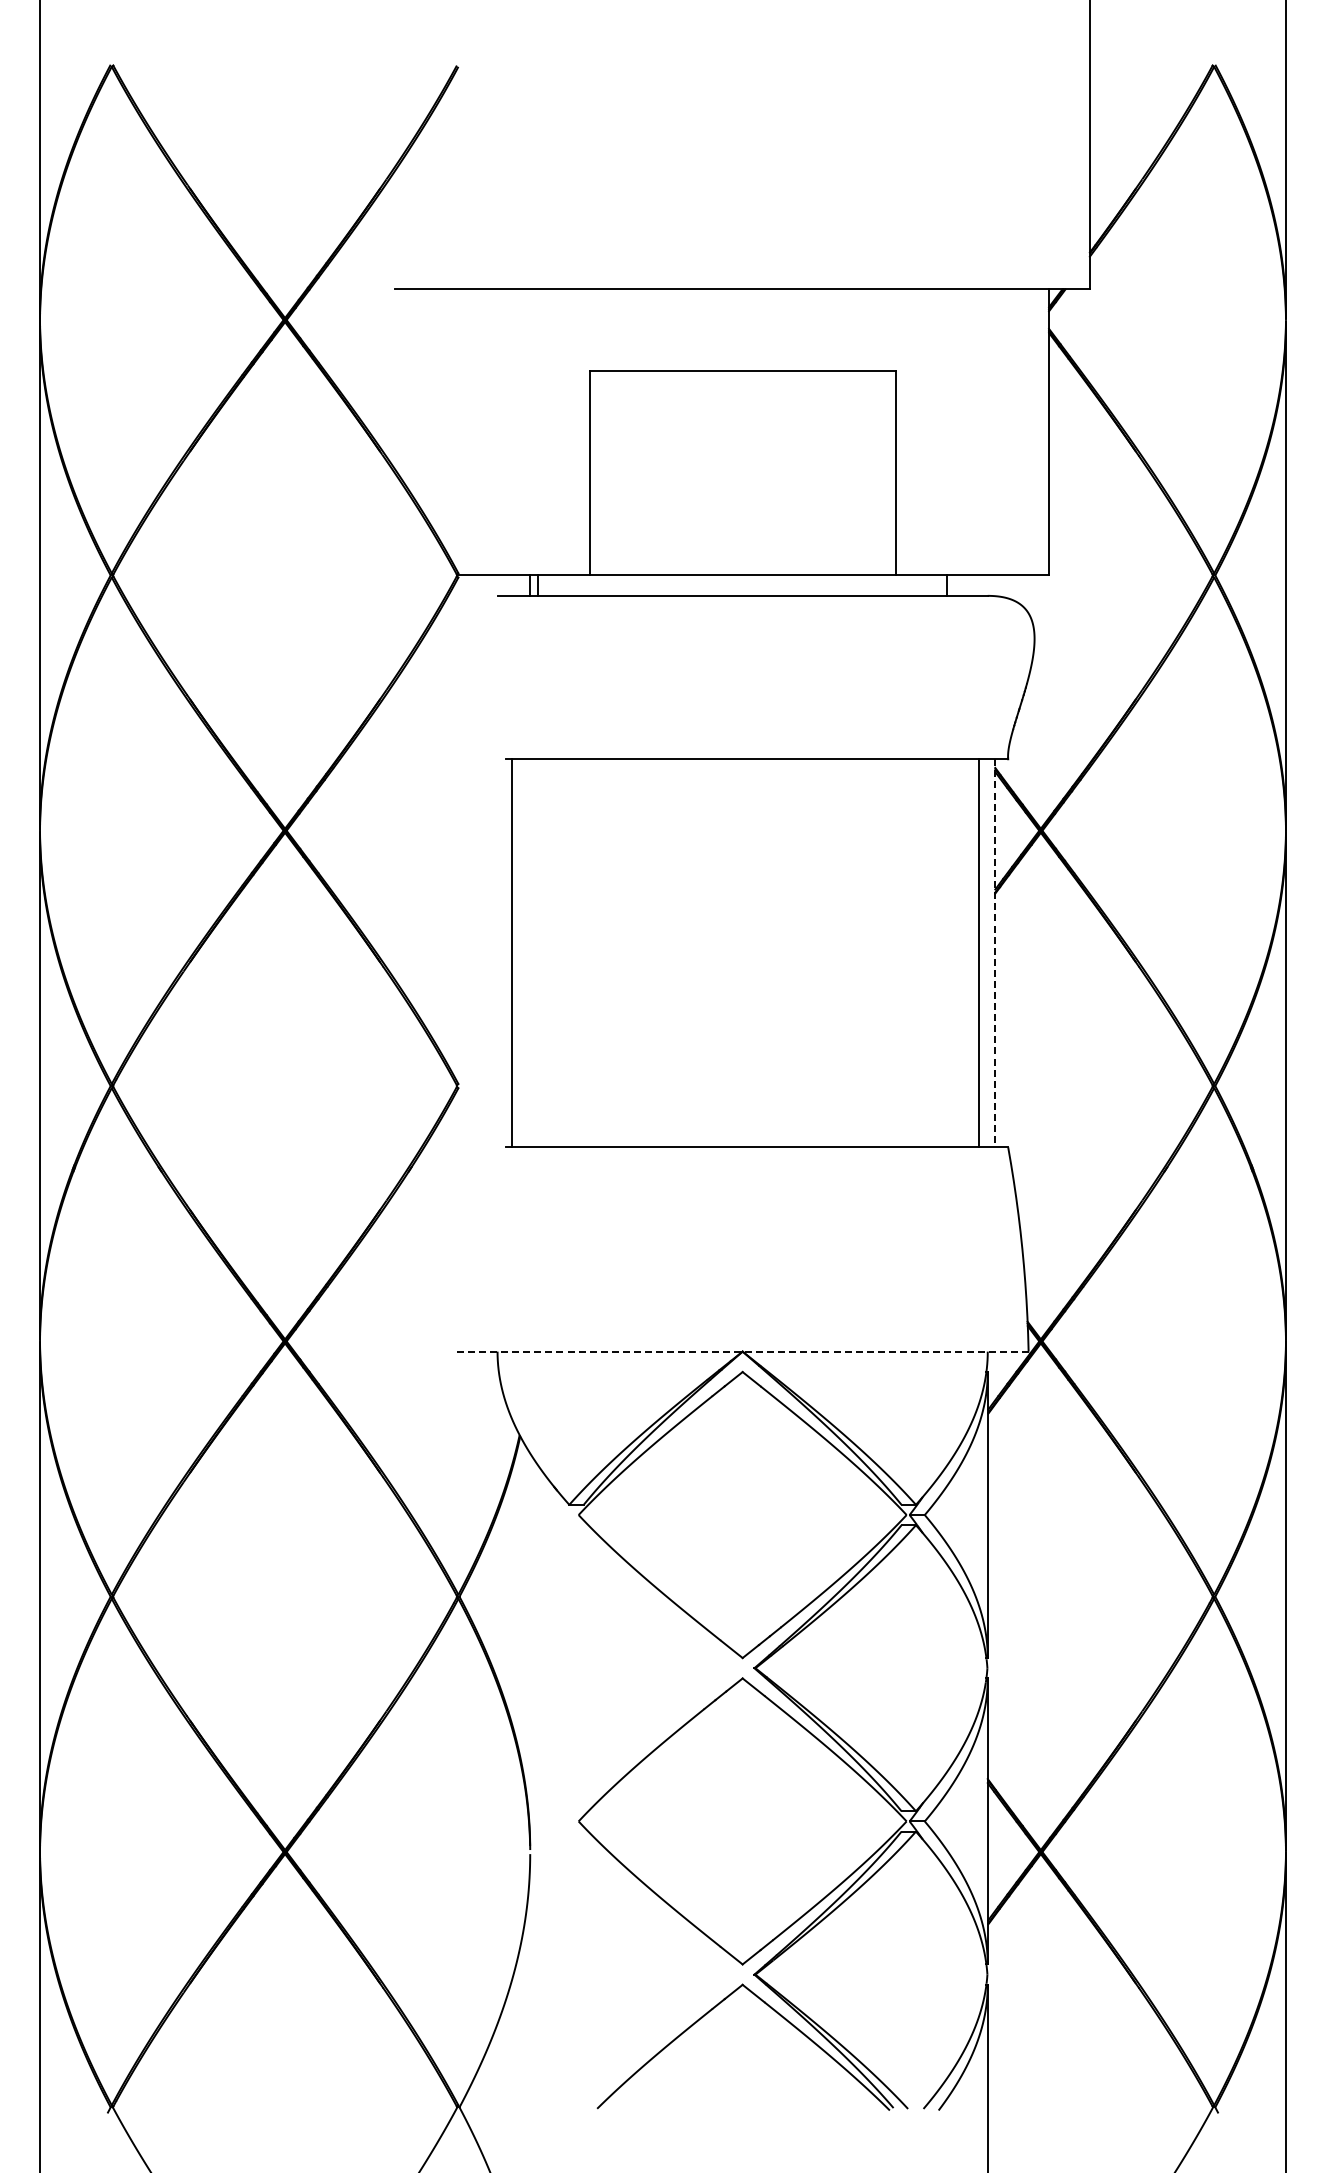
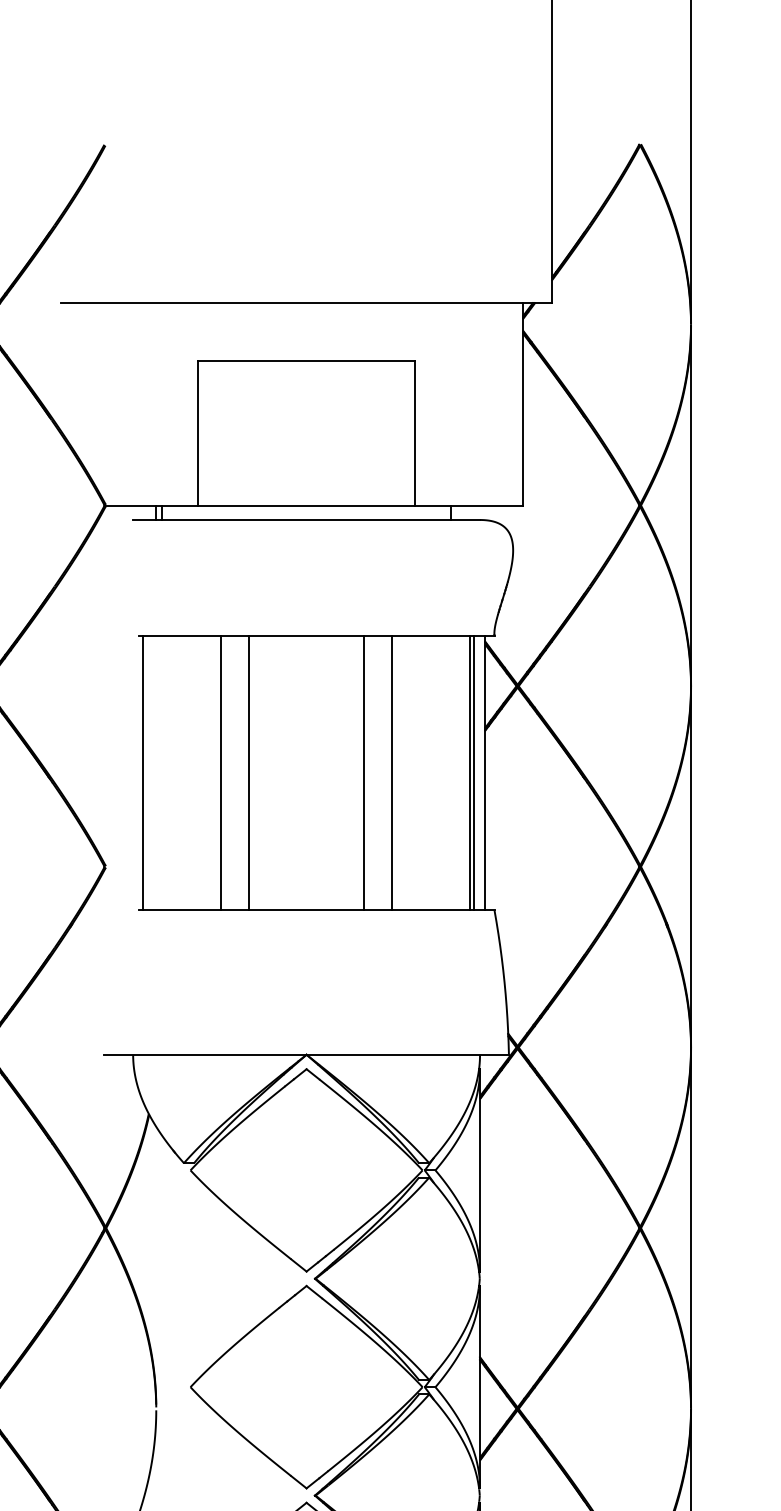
line: (621, 953) -> (220, 773), added
line: (660, 953) -> (248, 773), added
line: (824, 953) -> (364, 773), added
line: (863, 953) -> (392, 773), added
line: (973, 953) -> (469, 773), added
line: (995, 953) -> (485, 773), dashed -> solid
line: (742, 1351) -> (306, 1054), dashed -> solid

